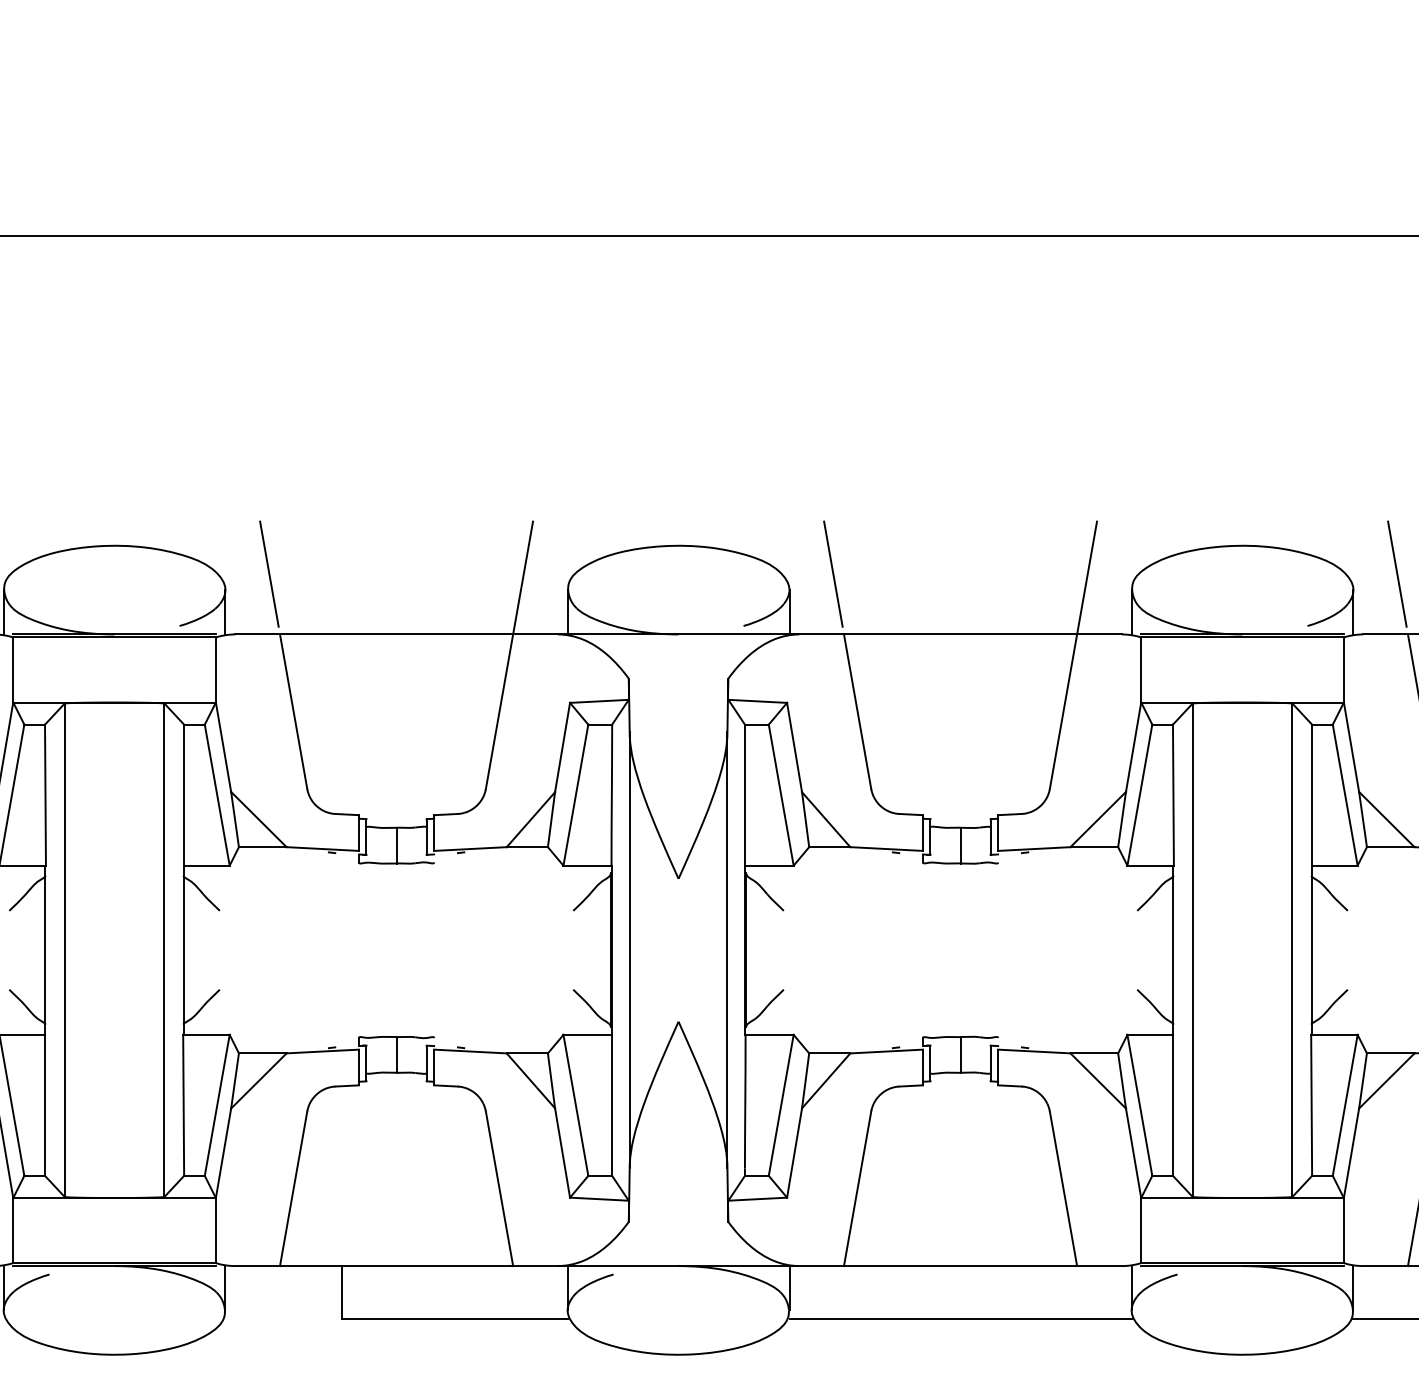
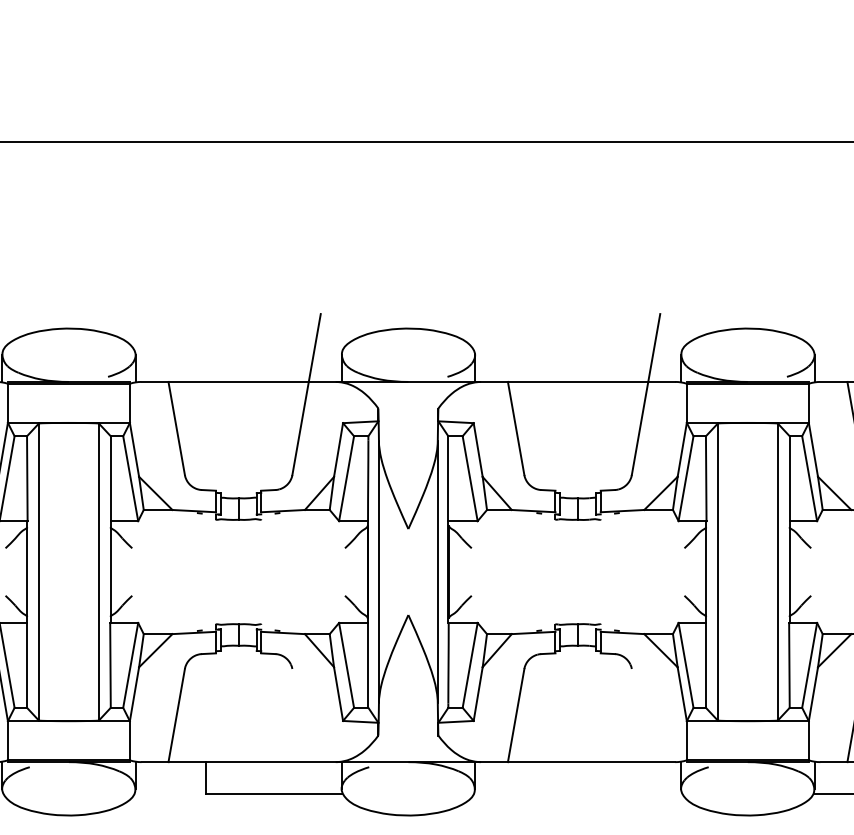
line: (268, 573) -> (161, 345), removed
line: (833, 573) -> (501, 345), removed
line: (1396, 573) -> (840, 345), removed
line: (499, 1188) -> (300, 715), removed
line: (1062, 1188) -> (639, 715), removed
line: (961, 1318) -> (578, 793), removed

